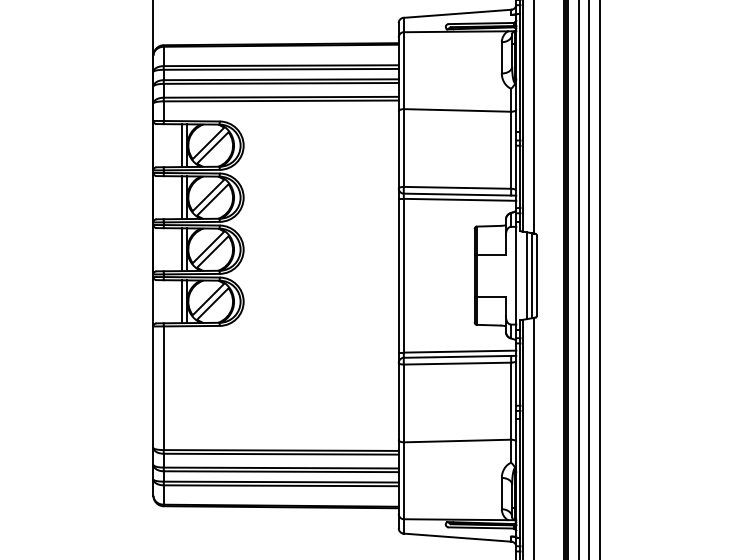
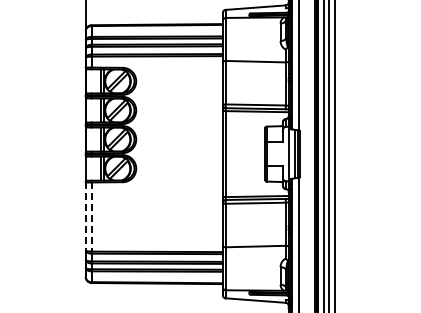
line: (152, 387) -> (85, 216), solid -> dashed
line: (163, 389) -> (91, 217), solid -> dashed

